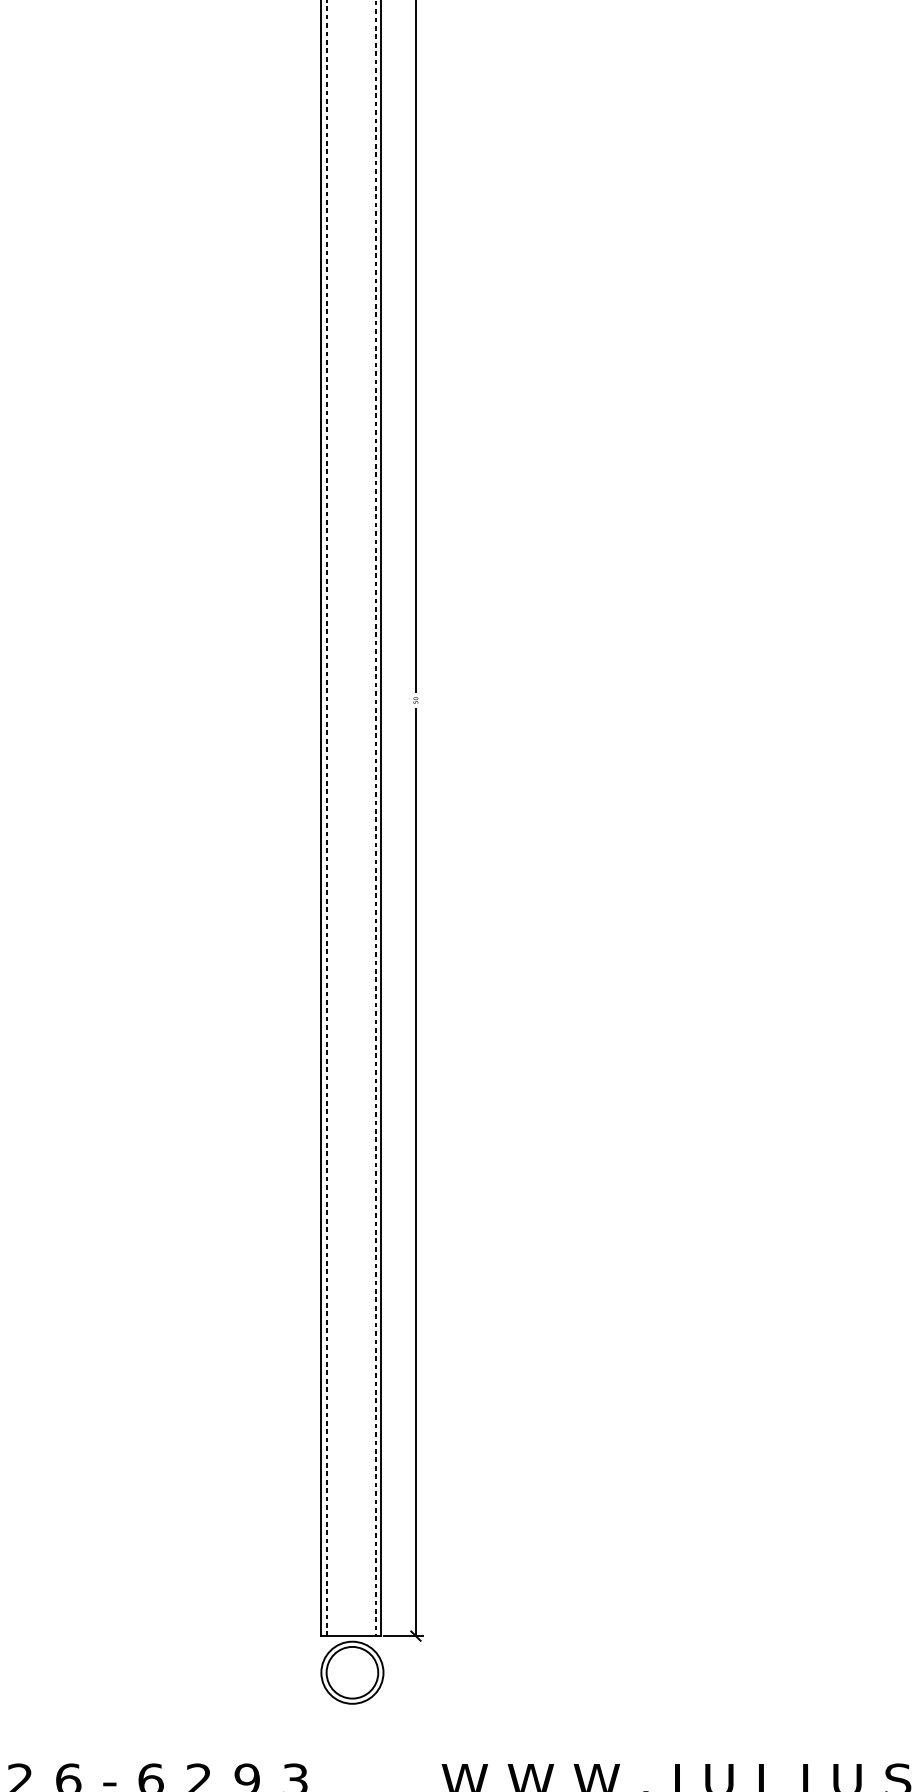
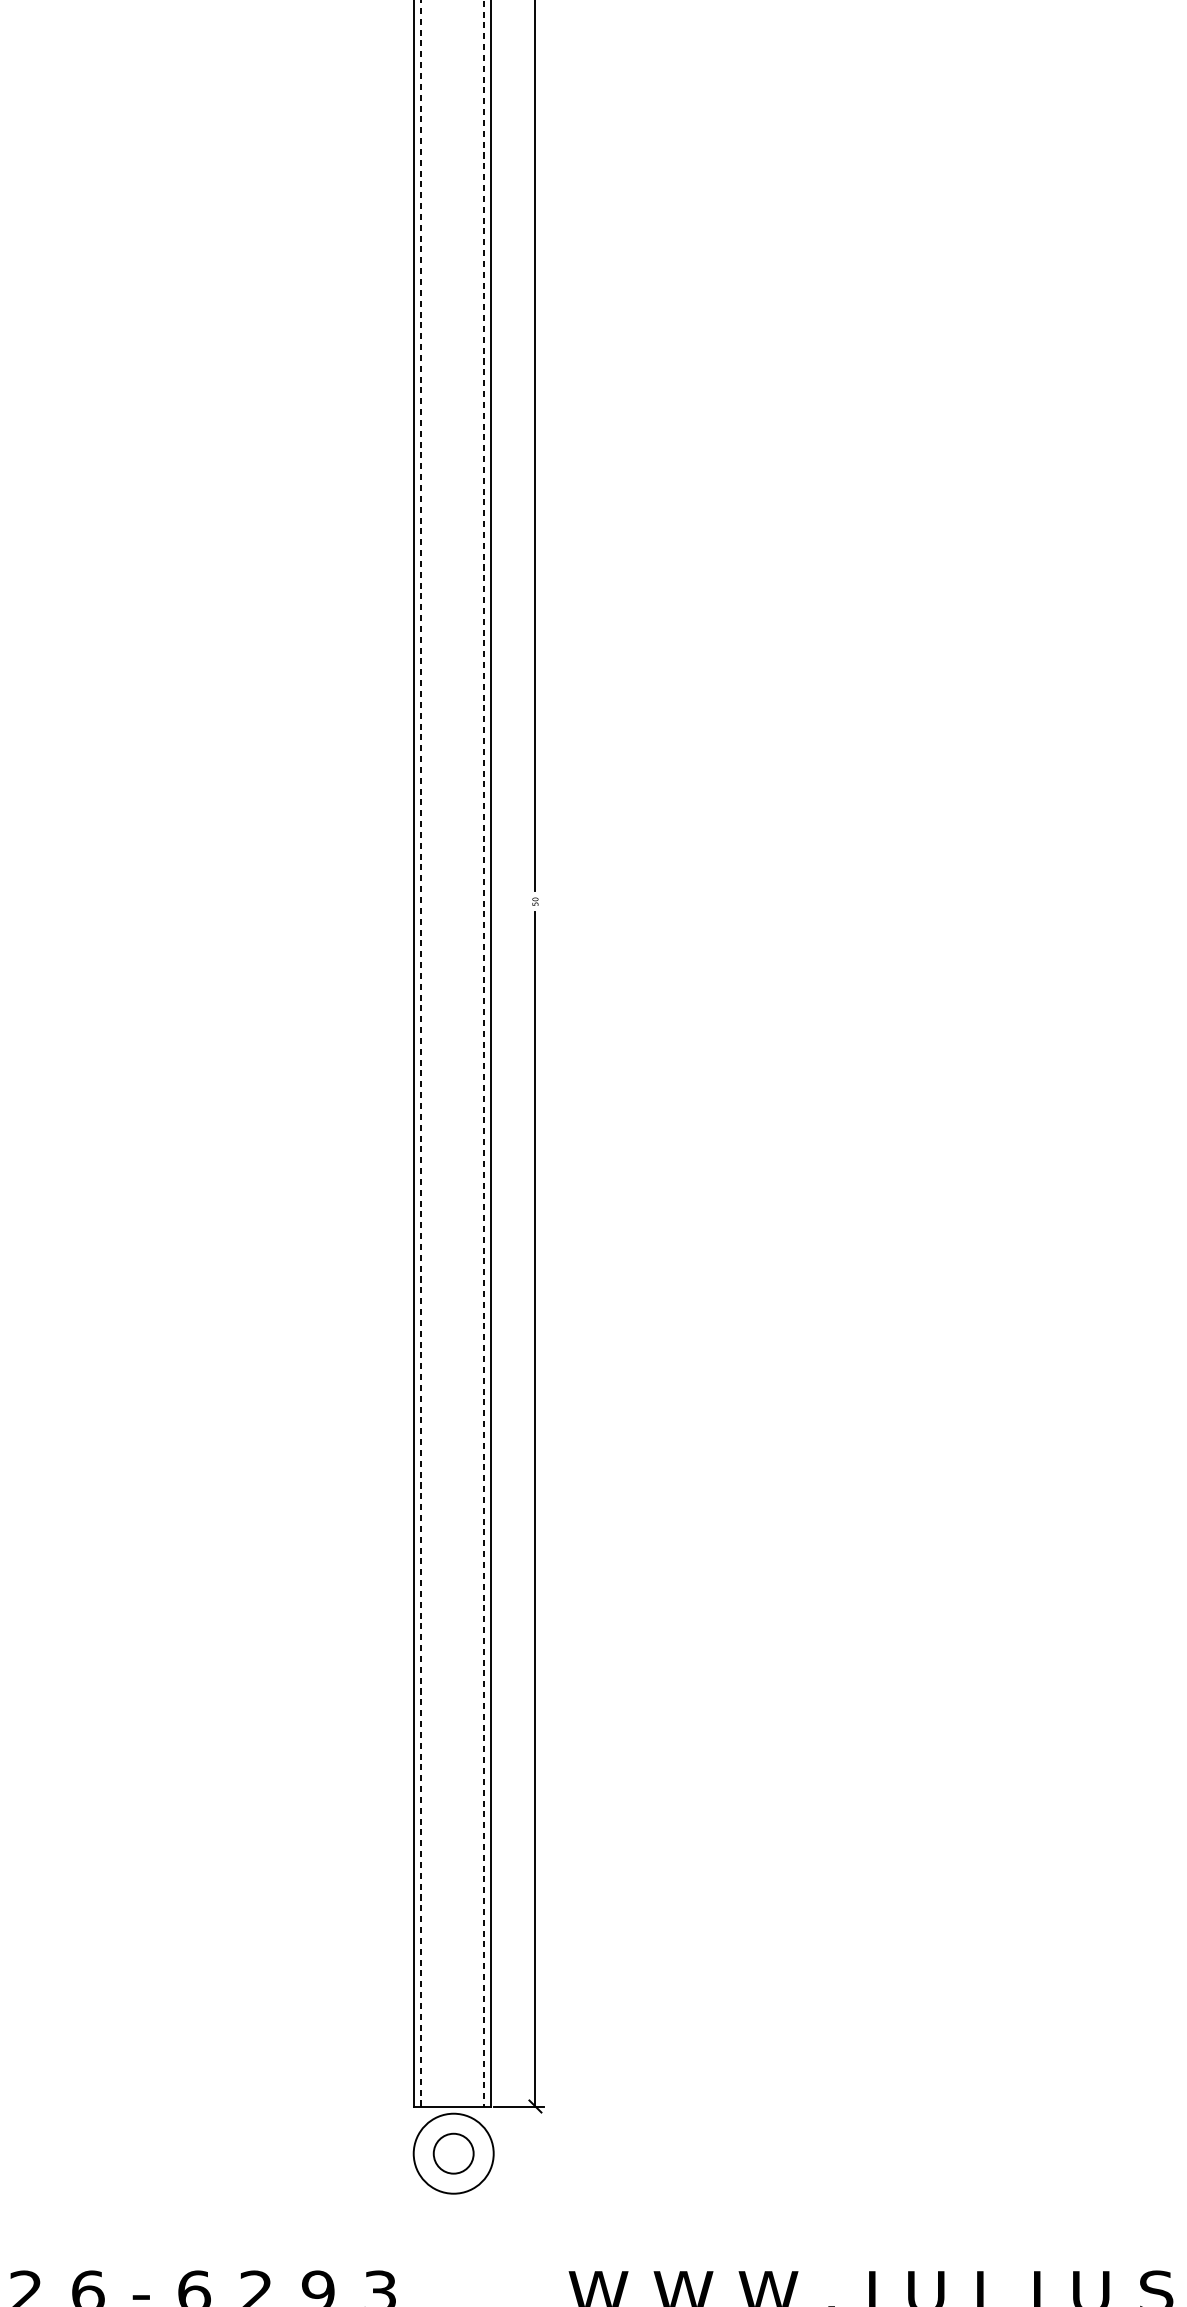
circle: (352, 1672) -> (453, 2153), size x0.6

